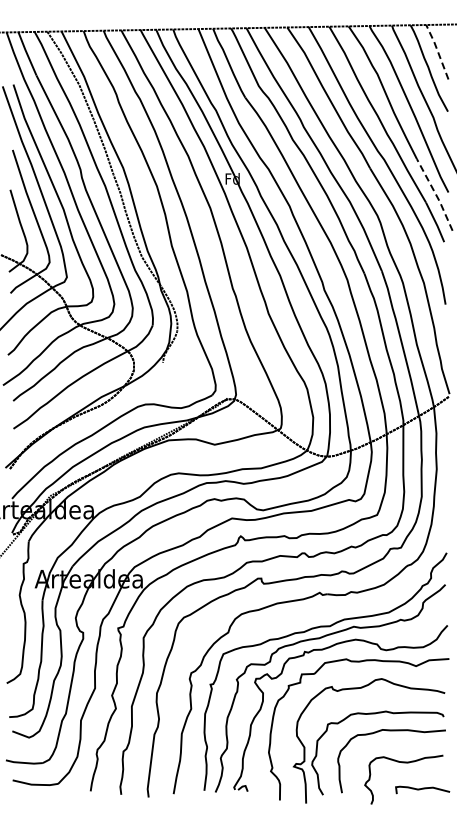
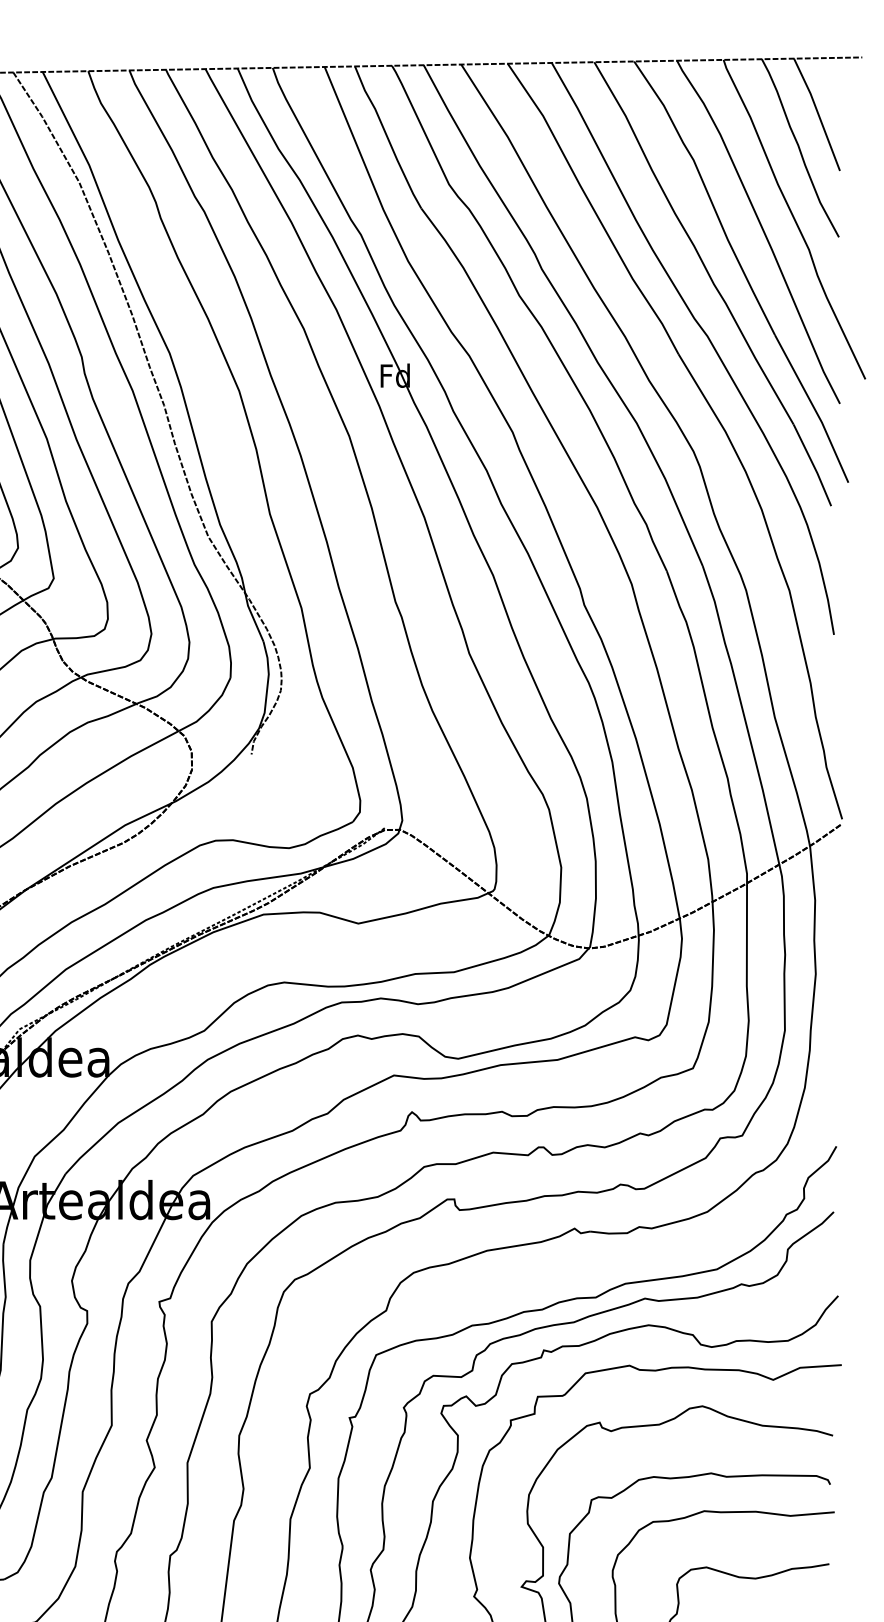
line: (437, 51) -> (817, 113), dashed -> solid
line: (436, 194) -> (815, 407), dashed -> solid

